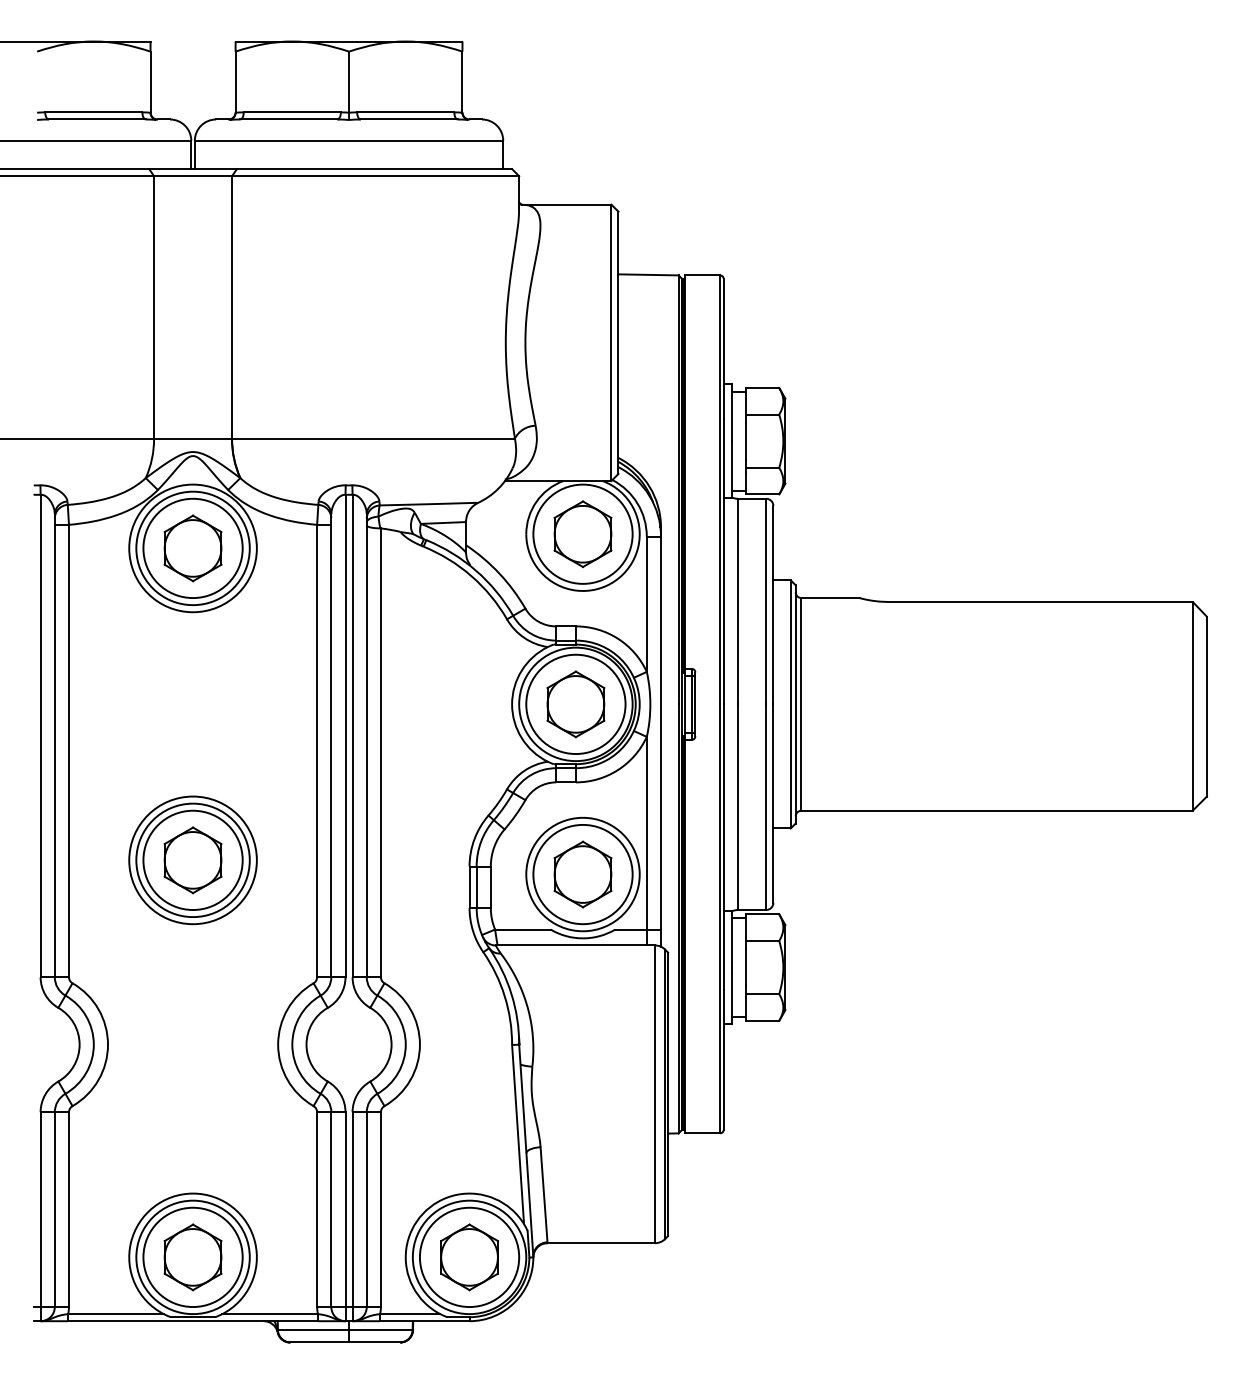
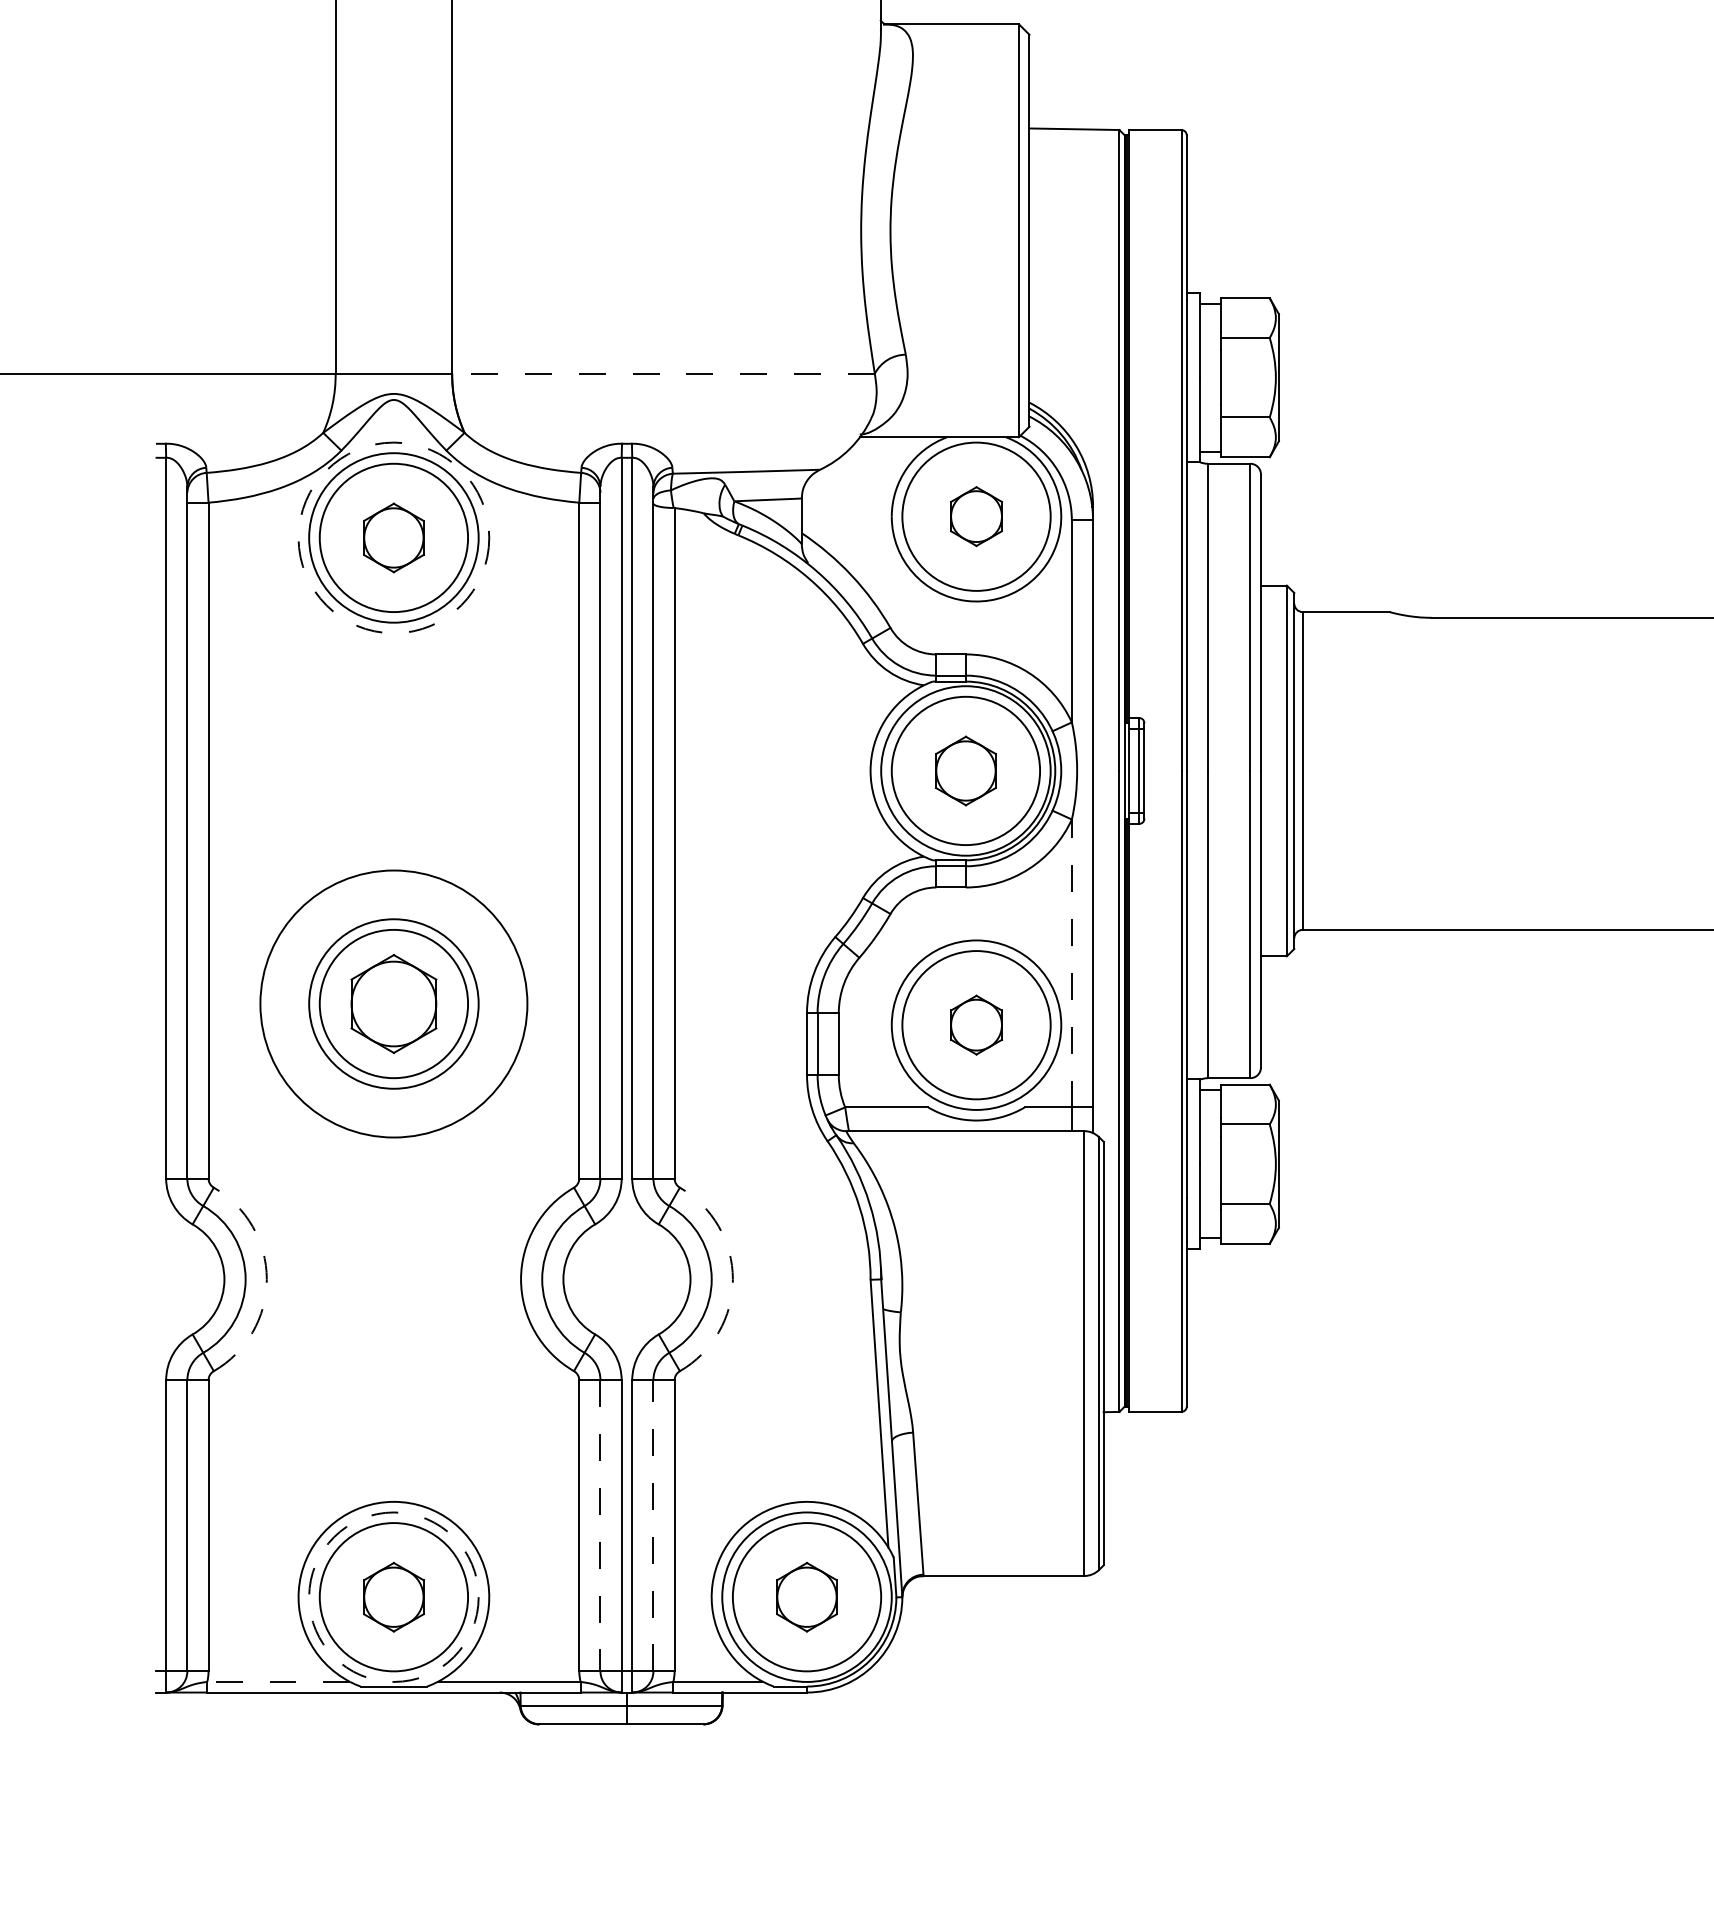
line: (373, 438) -> (663, 373), solid -> dashed
part: (582, 533) -> (975, 515), size x0.6
circle: (192, 548) -> (393, 538), solid -> dashed
part: (192, 548) -> (393, 538), size x0.7
part: (575, 704) -> (965, 771), size x0.7
line: (646, 832) -> (1071, 962), solid -> dashed
circle: (192, 860) -> (393, 1004), size x1.4
part: (582, 874) -> (975, 1025), size x0.6
arc: (108, 1044) -> (267, 1279), solid -> dashed
arc: (419, 1044) -> (732, 1279), solid -> dashed
line: (366, 1209) -> (653, 1525), solid -> dashed
line: (331, 1210) -> (600, 1527), solid -> dashed
circle: (192, 1257) -> (393, 1597), solid -> dashed
part: (192, 1257) -> (393, 1597), size x0.7
part: (469, 1257) -> (806, 1597), size x0.7
line: (115, 1314) -> (278, 1682), solid -> dashed

